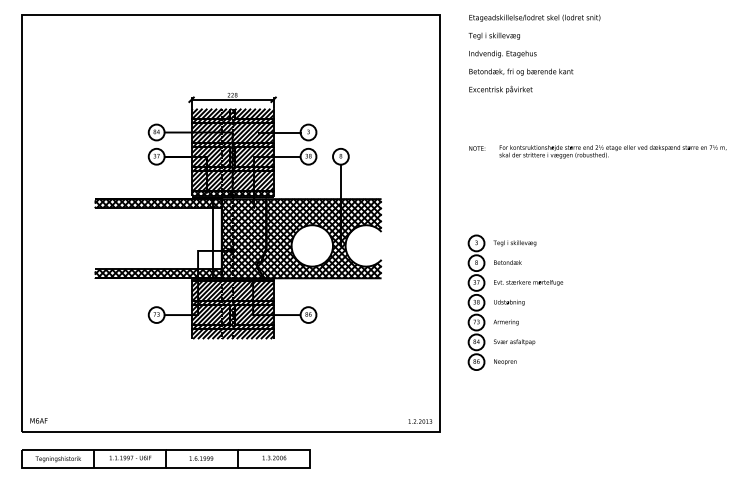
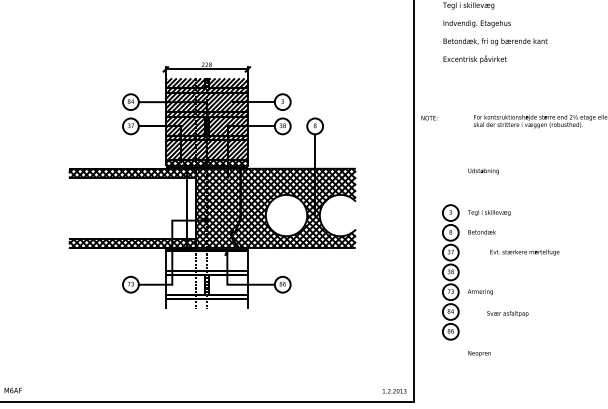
text: (477, 148) -> (429, 118), moved
text: (528, 282) -> (524, 252), moved
text: (509, 302) -> (483, 171), moved
hatch: (232, 310) -> (206, 280), removed
text: (514, 342) -> (507, 314), moved
text: (505, 361) -> (479, 353), moved

